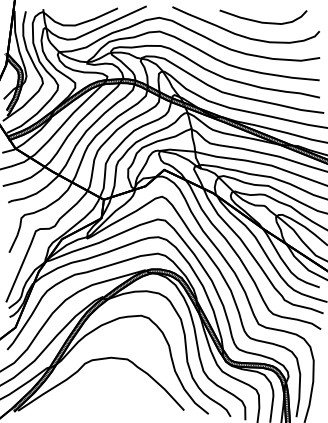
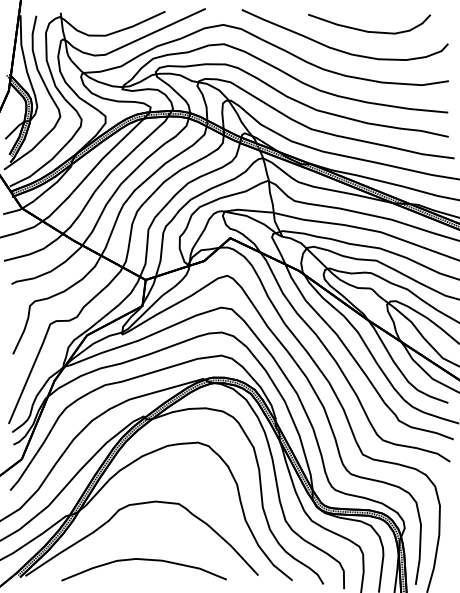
curve: (102, 399) -> (143, 560), added

